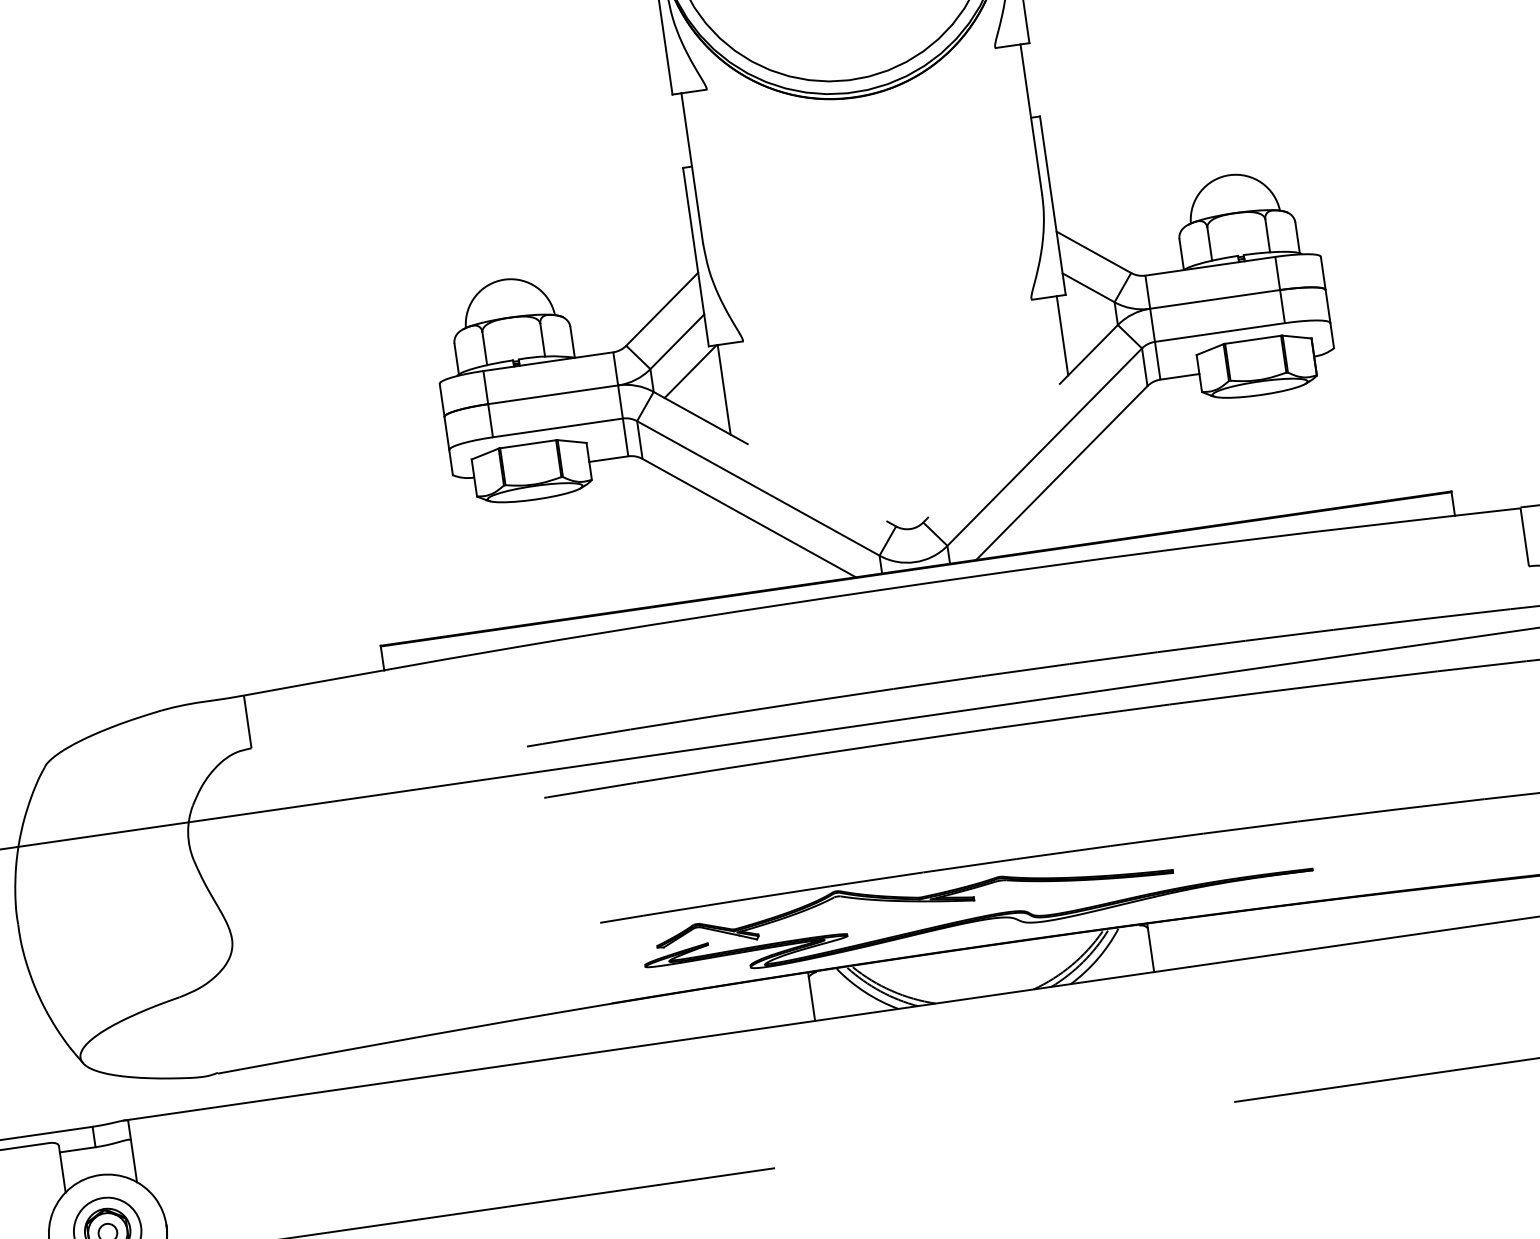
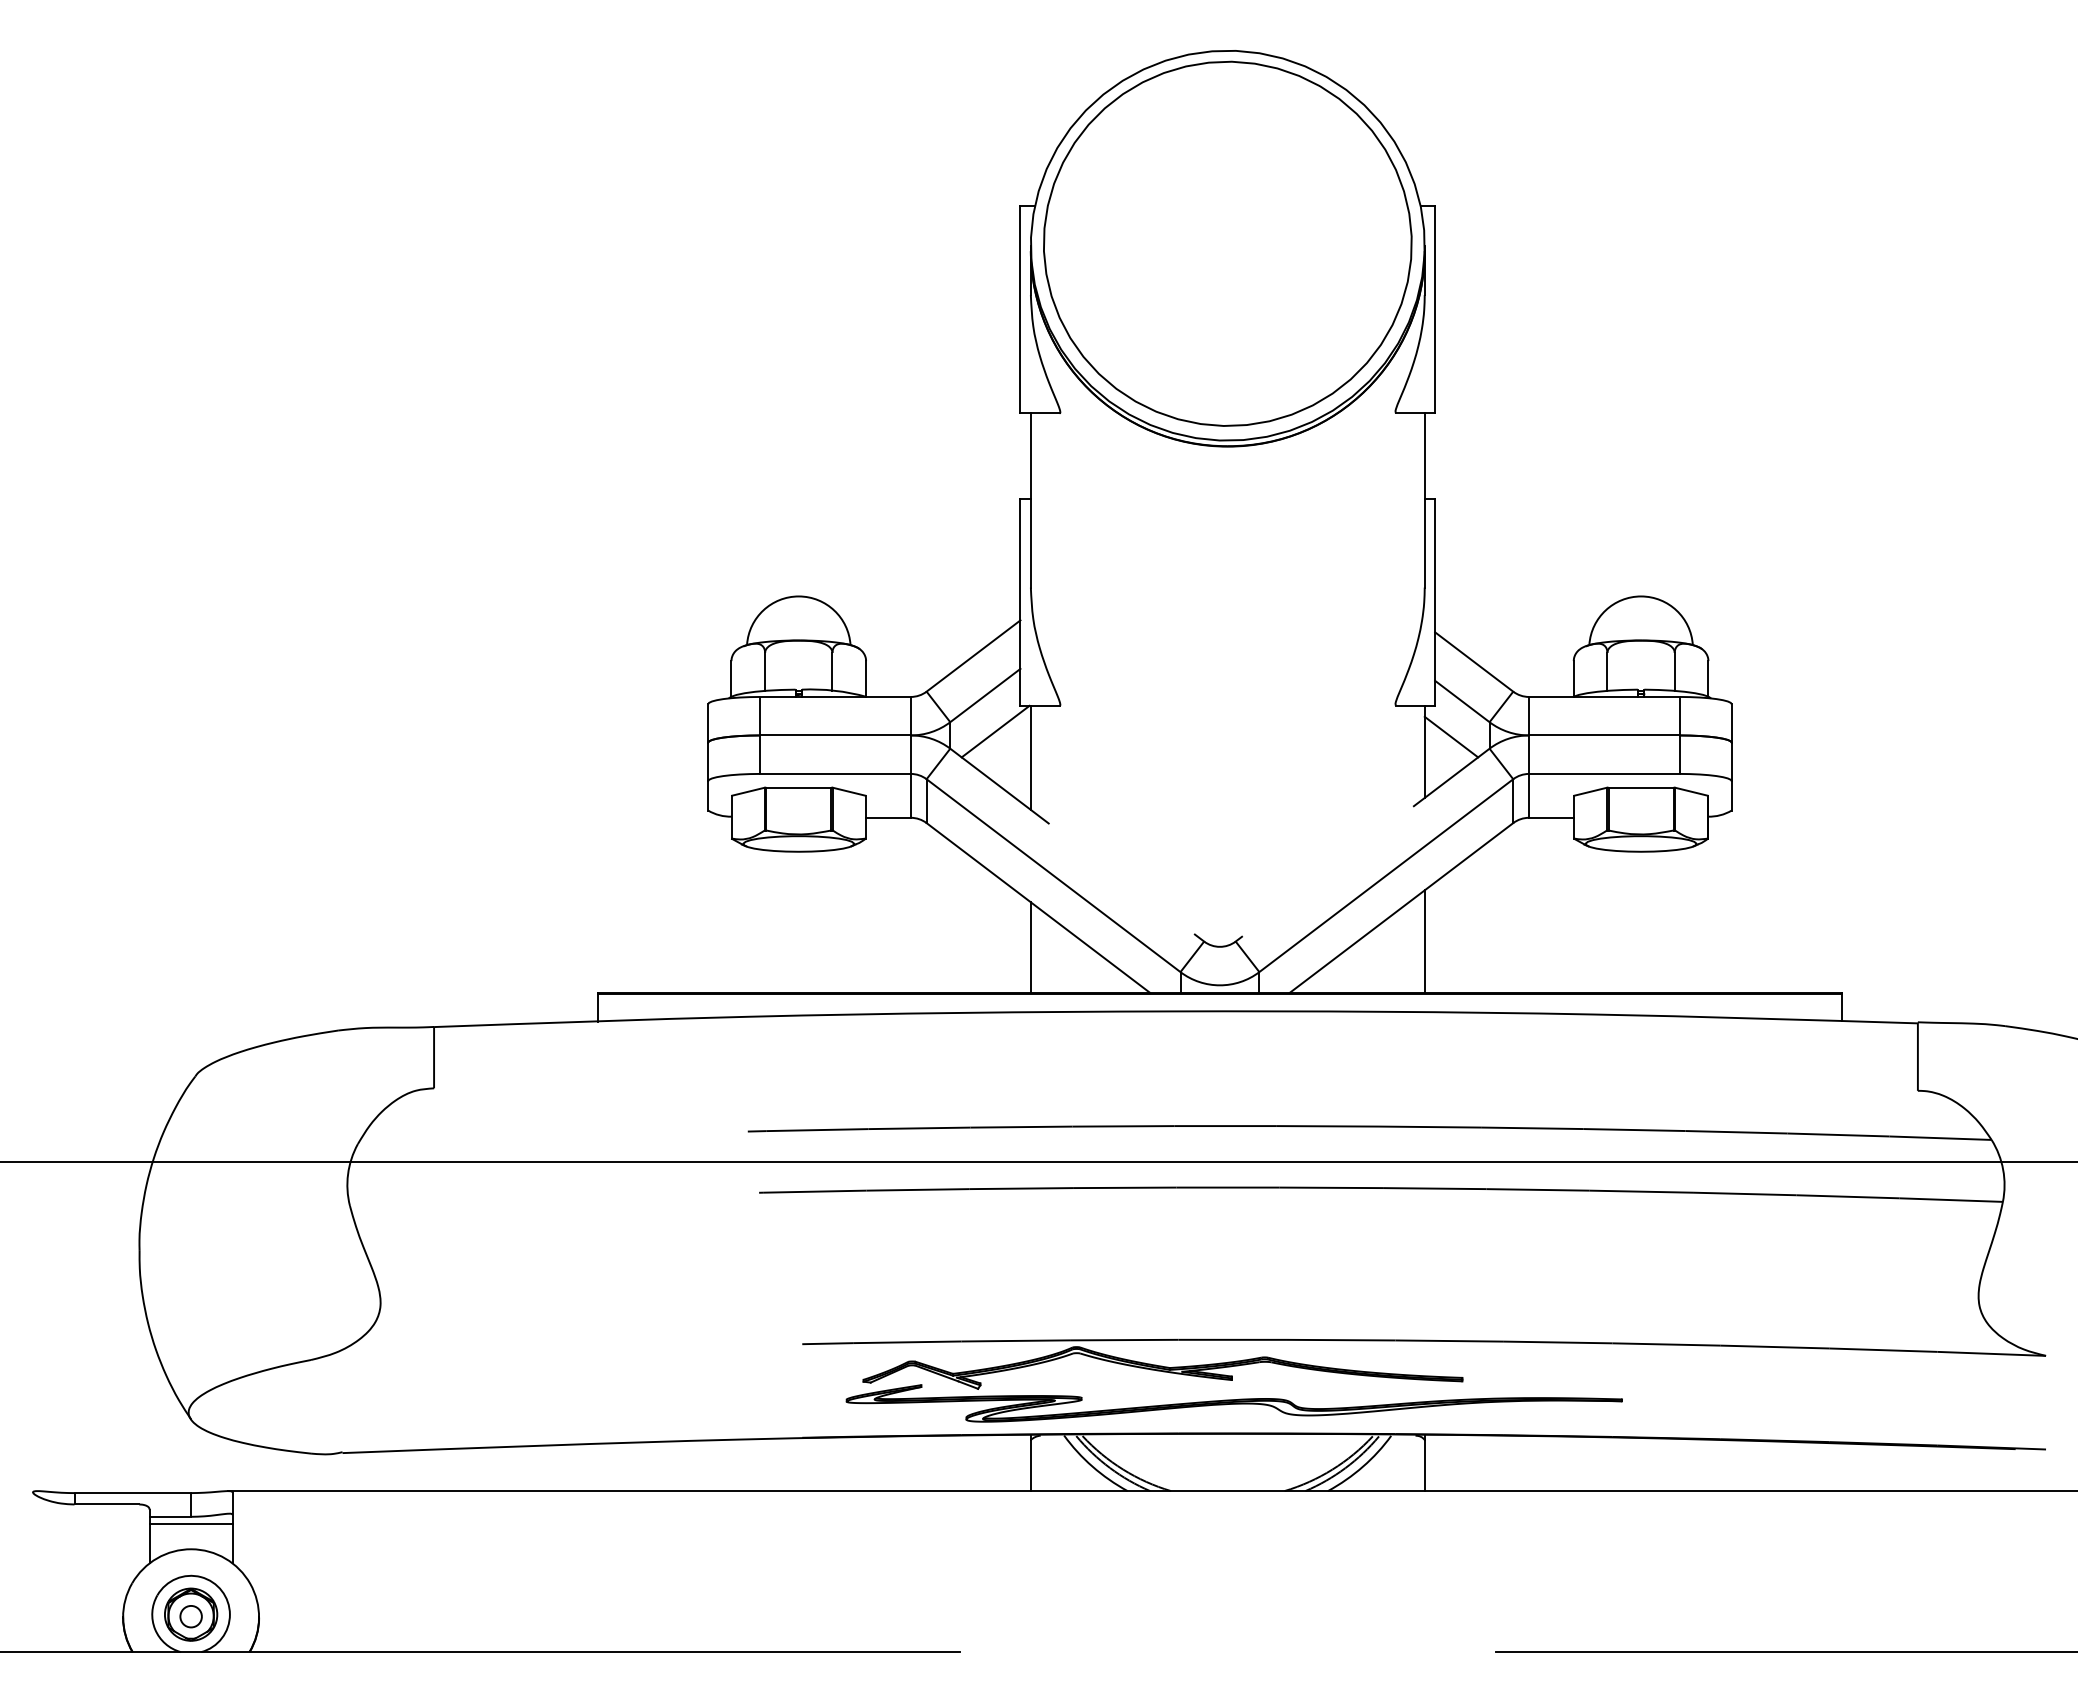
line: (1083, 319) -> (1451, 736), added
line: (1085, 499) -> (1424, 941), added
line: (747, 553) -> (1030, 947), added
line: (95, 1153) -> (190, 1523), added

